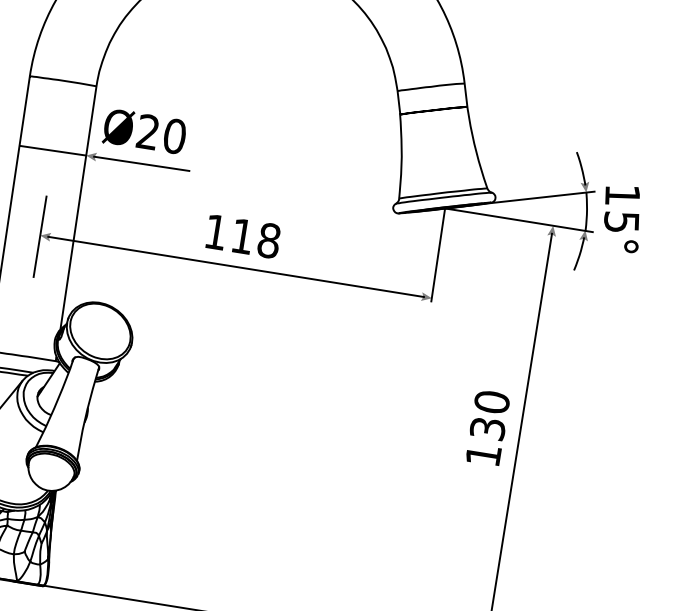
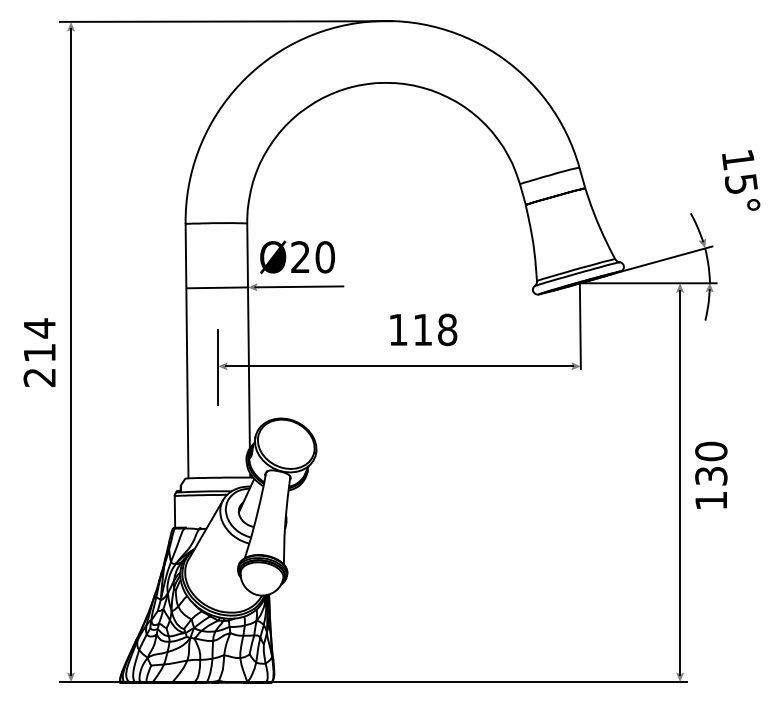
text: (622, 218) -> (741, 180), moved
text: (243, 236) -> (423, 329), moved
text: (488, 427) -> (711, 474), moved

